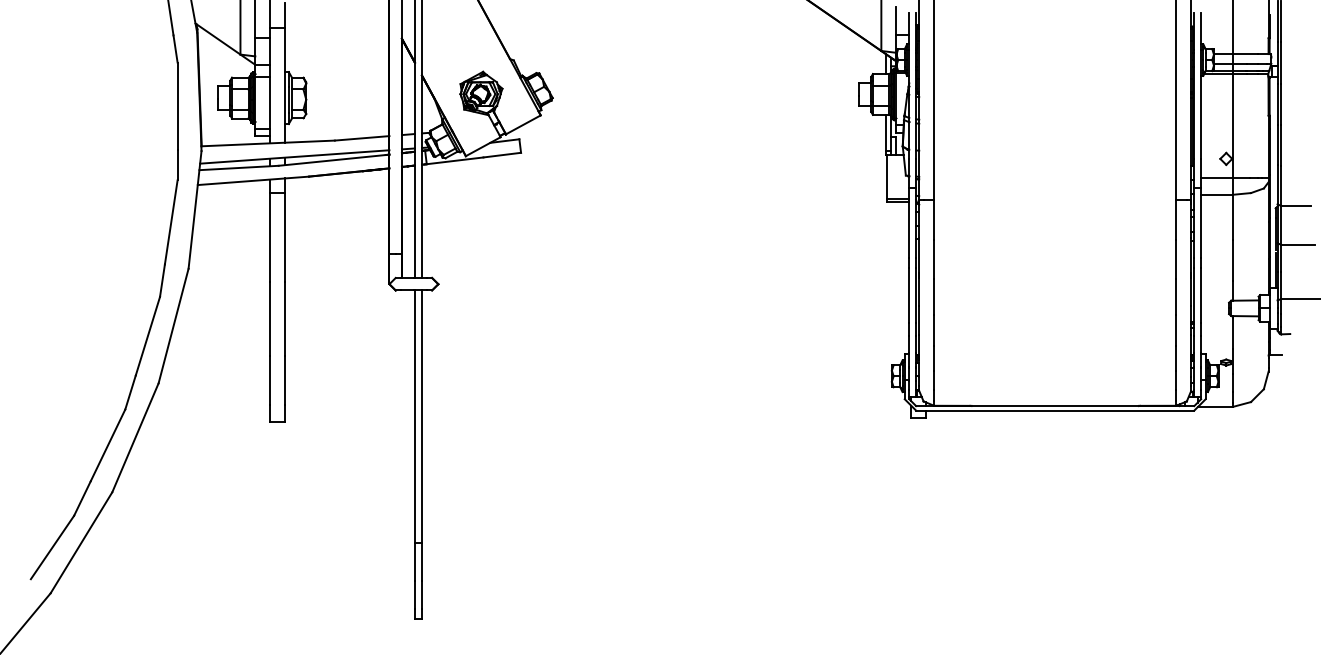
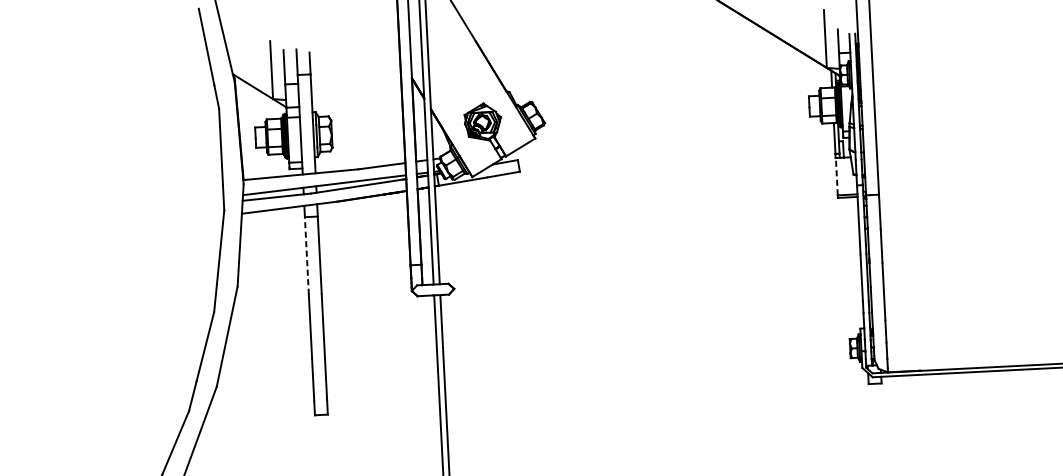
line: (886, 177) -> (836, 177), solid -> dashed
line: (270, 237) -> (307, 255), solid -> dashed

